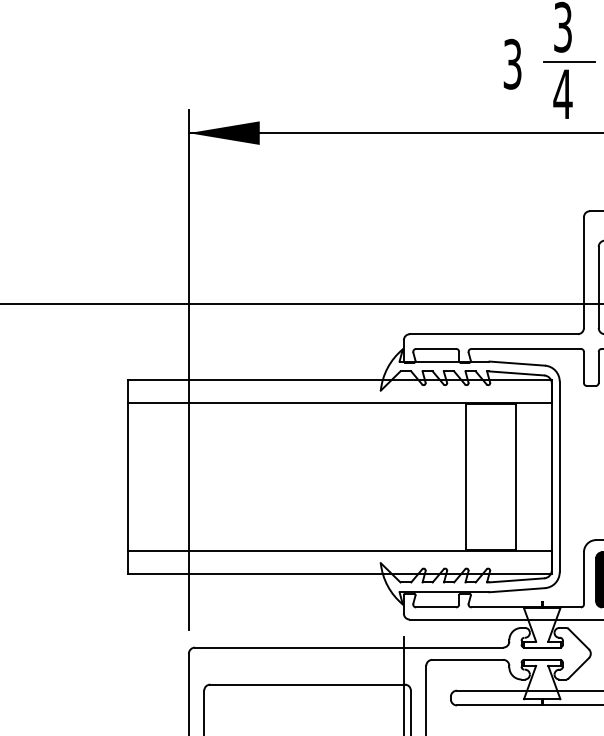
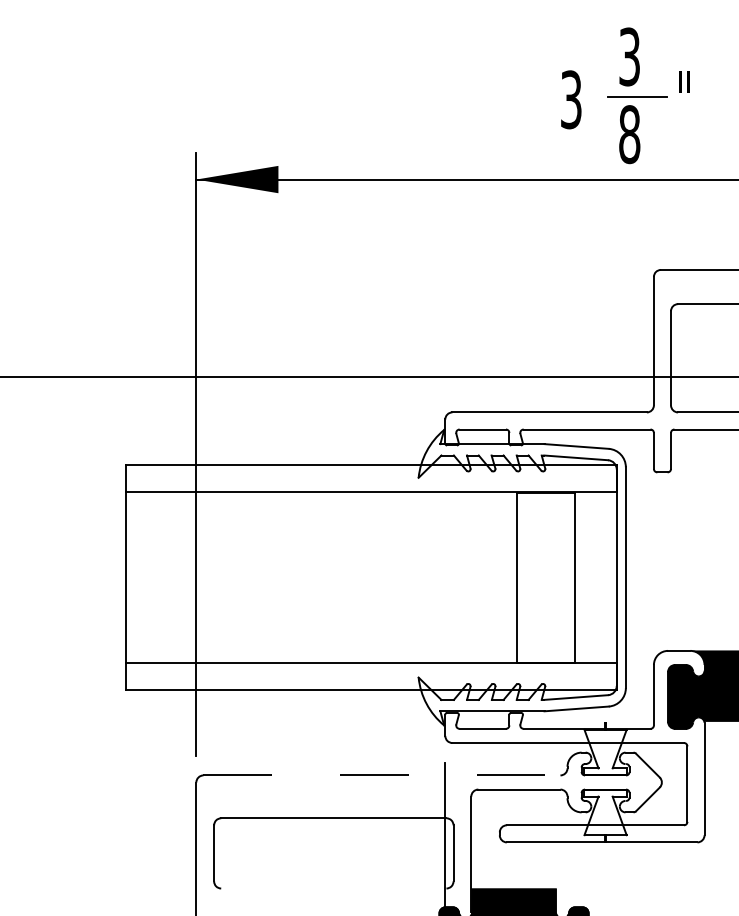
text: (562, 94) -> (629, 134), 4 -> 8
line: (348, 647) -> (381, 775), solid -> dashed

